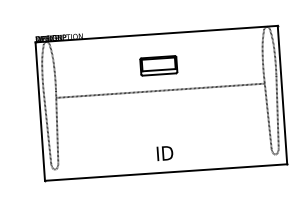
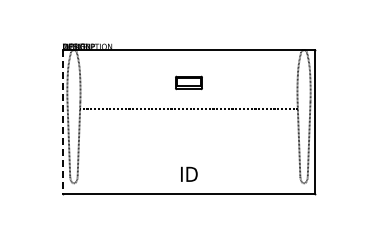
part: (158, 65) -> (188, 82), size x0.7
line: (40, 112) -> (62, 122), solid -> dashed

